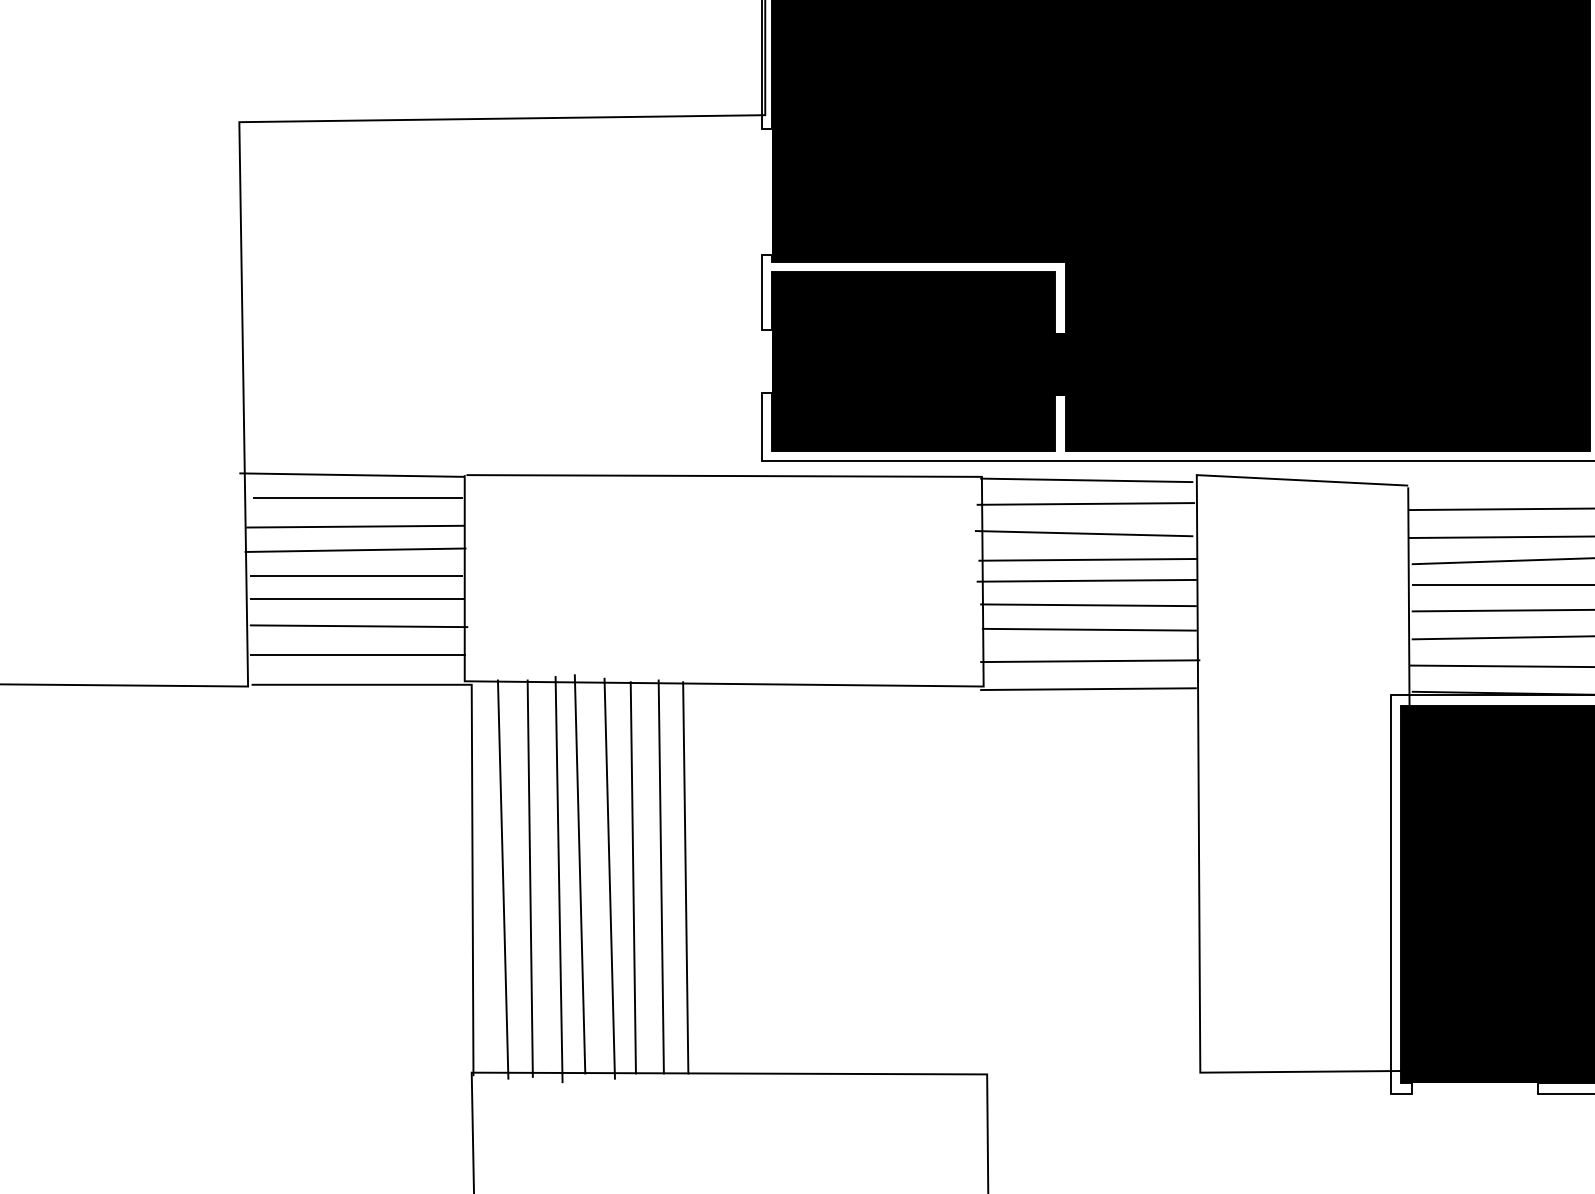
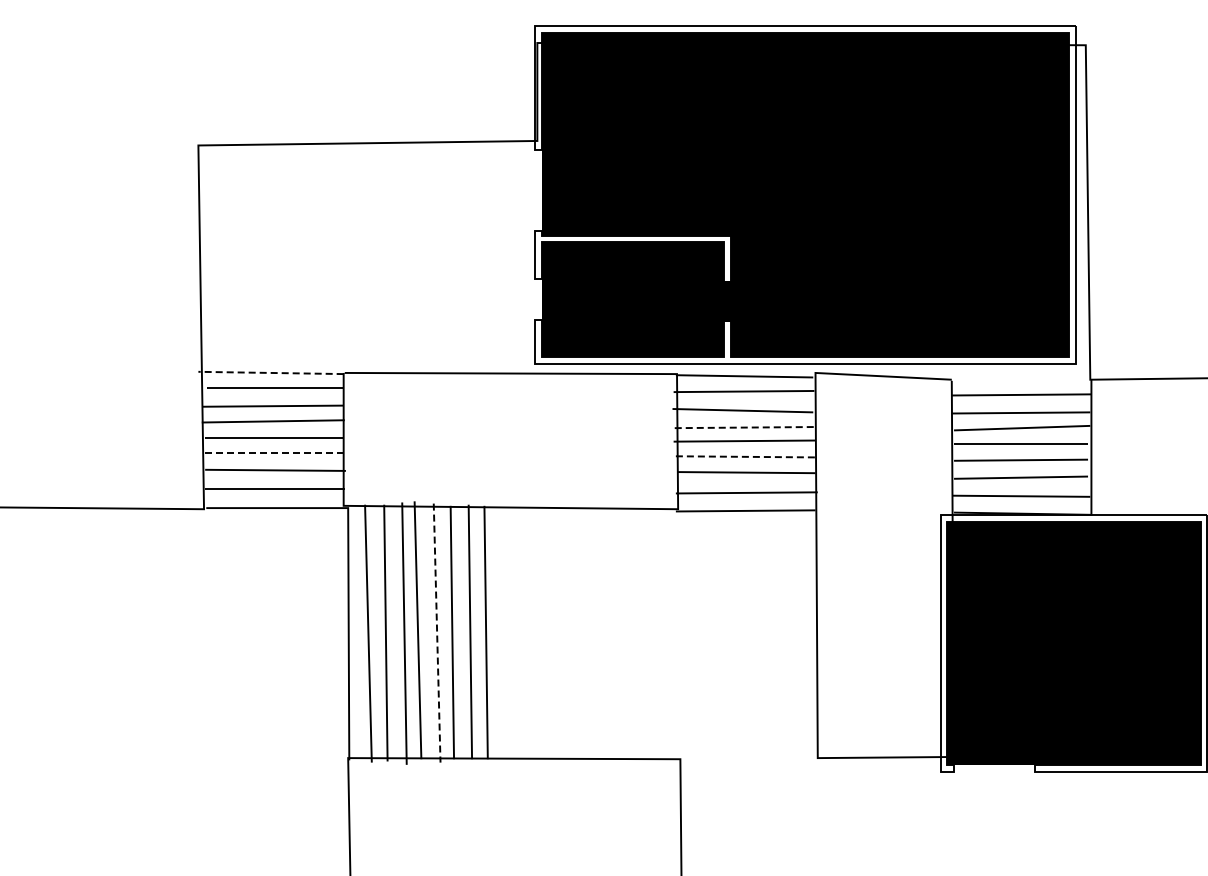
line: (352, 474) -> (271, 372), solid -> dashed
line: (1088, 559) -> (745, 427), solid -> dashed
line: (357, 598) -> (274, 452), solid -> dashed
line: (1088, 604) -> (745, 456), solid -> dashed
line: (610, 879) -> (437, 633), solid -> dashed

